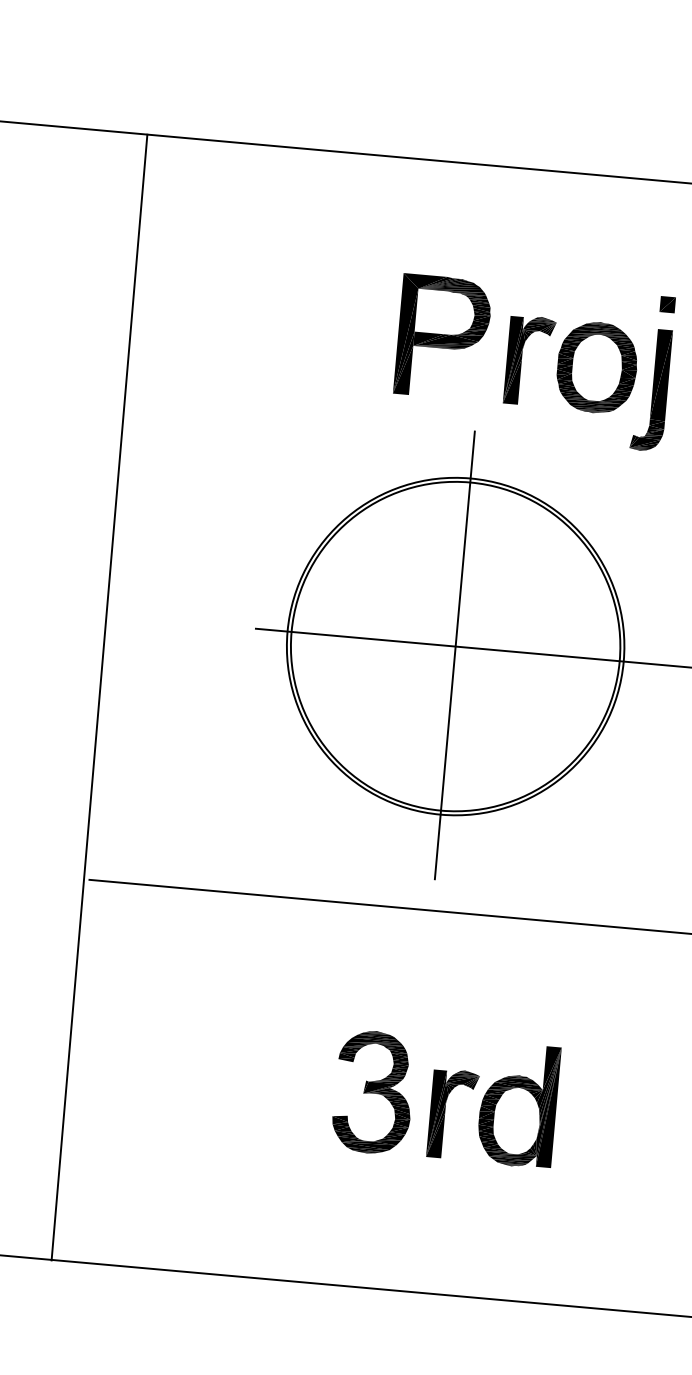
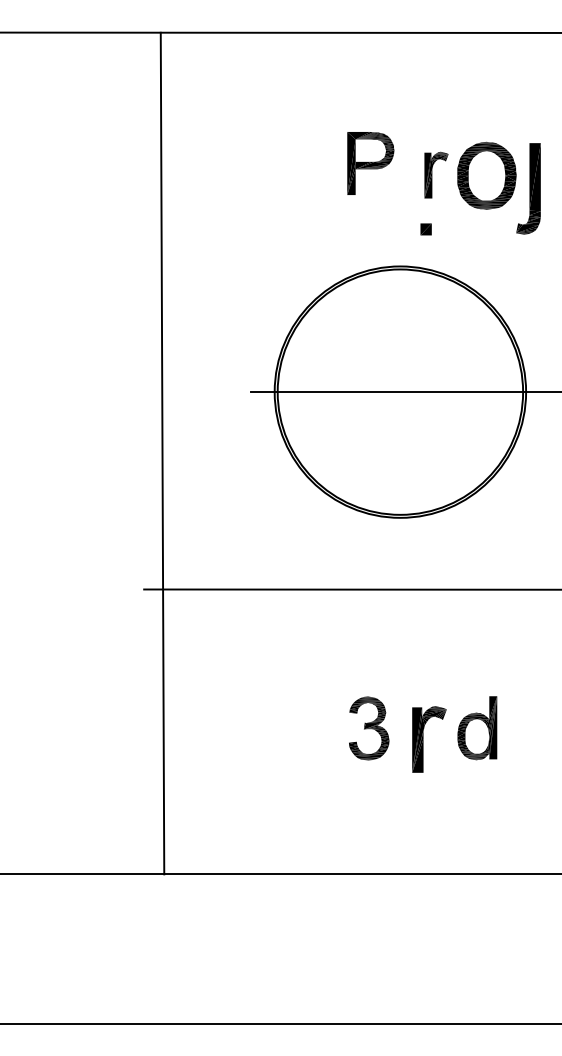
part: (666, 304) -> (425, 229), moved
part: (442, 337) -> (370, 163), size x0.7
part: (529, 359) -> (436, 174), size x0.7
line: (455, 655) -> (400, 398), removed
line: (99, 697) -> (162, 453), moved
part: (374, 1092) -> (369, 728), size x0.7
part: (518, 1104) -> (477, 727), size x0.7

